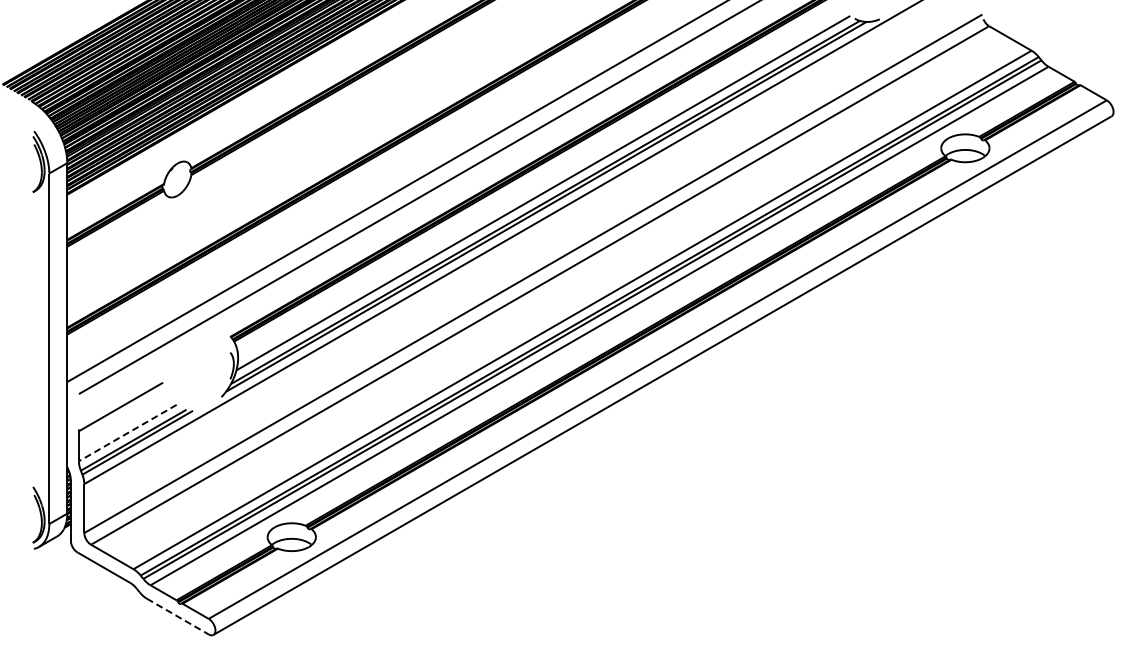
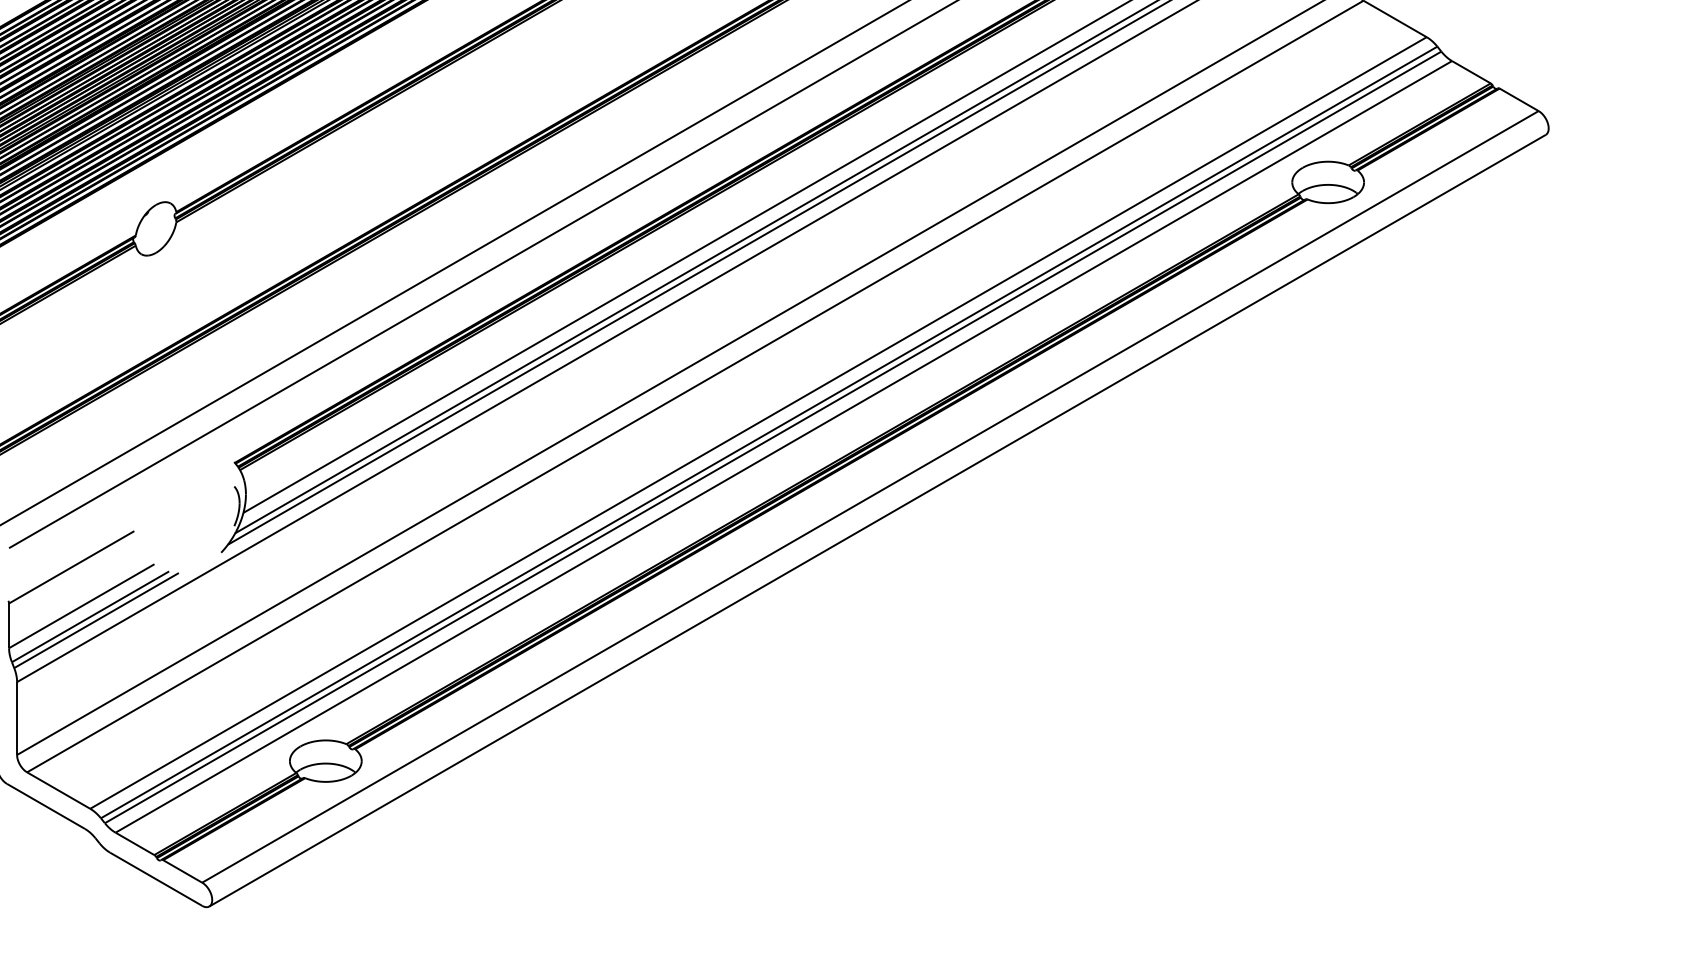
line: (127, 433) -> (81, 606), dashed -> solid
line: (177, 616) -> (155, 879), dashed -> solid

